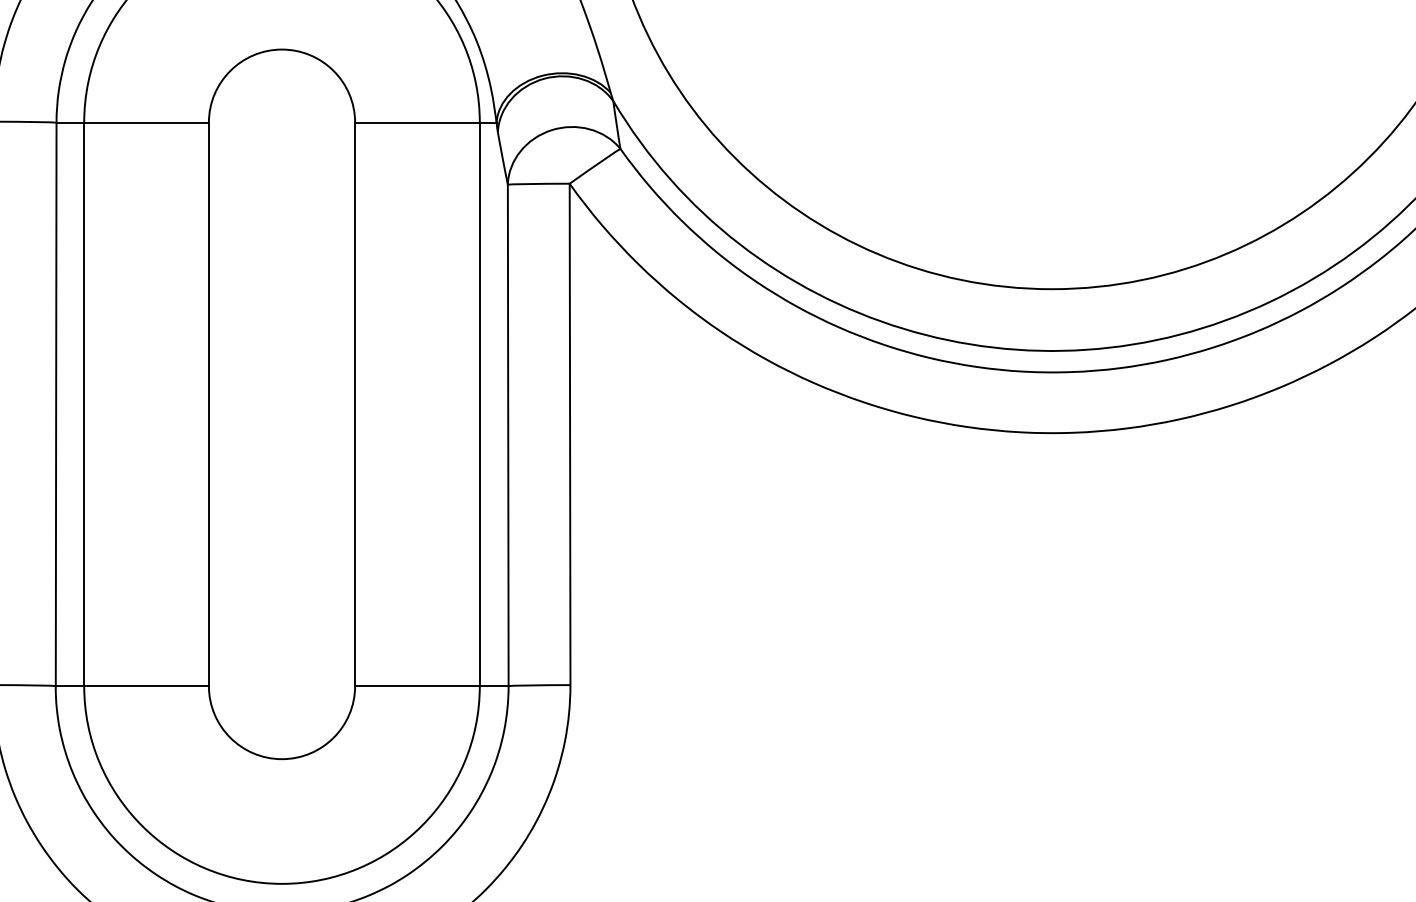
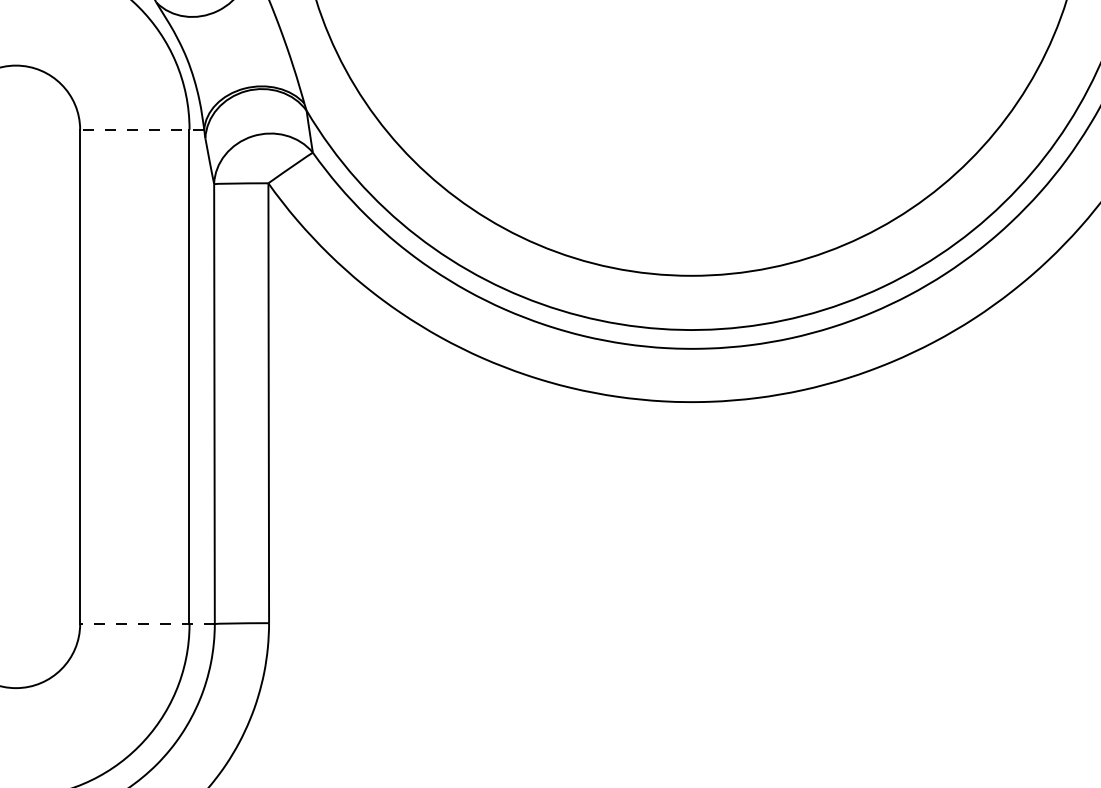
line: (425, 122) -> (141, 129), solid -> dashed
line: (431, 686) -> (147, 624), solid -> dashed

